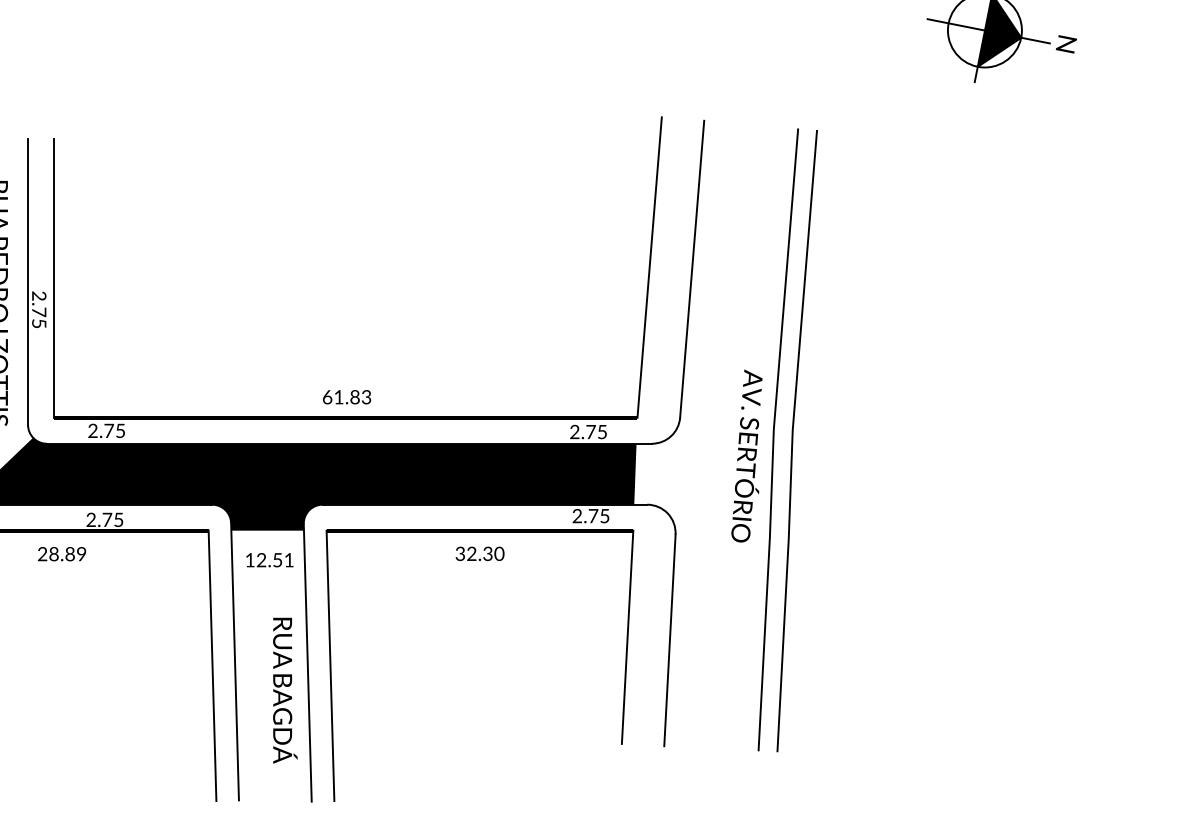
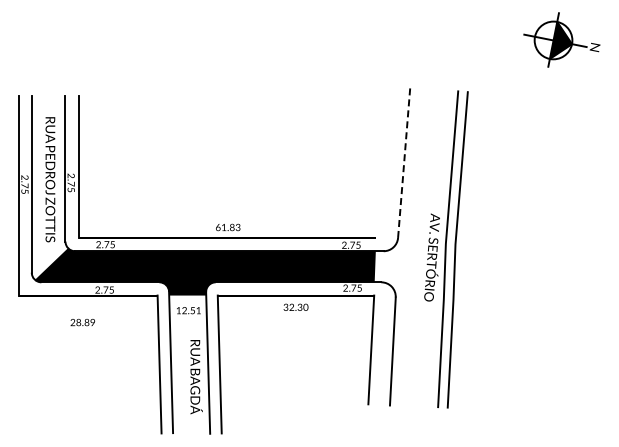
line: (649, 265) -> (382, 160), removed
line: (692, 269) -> (404, 162), solid -> dashed
text: (61, 554) -> (82, 322), moved

